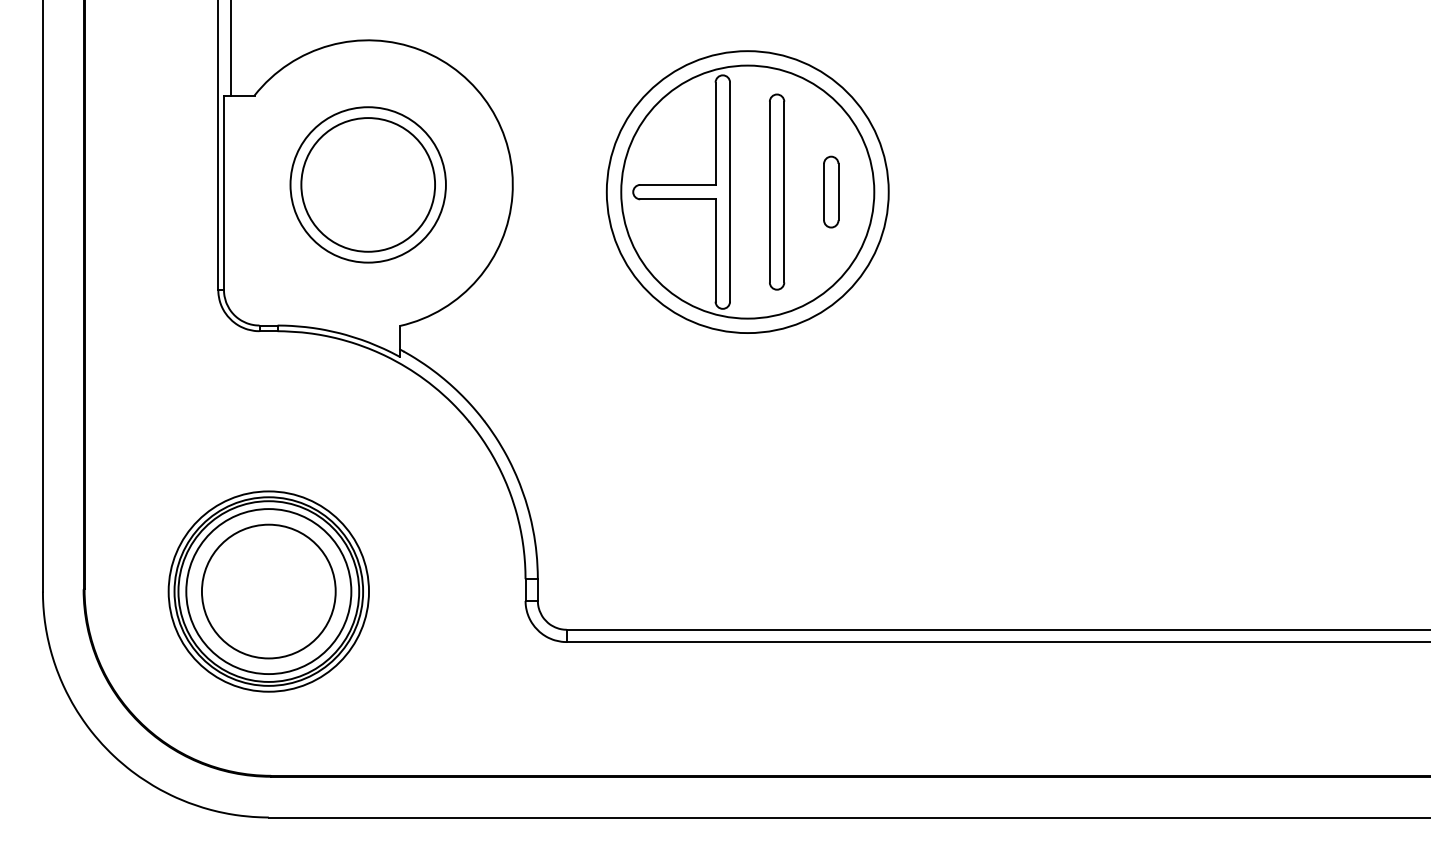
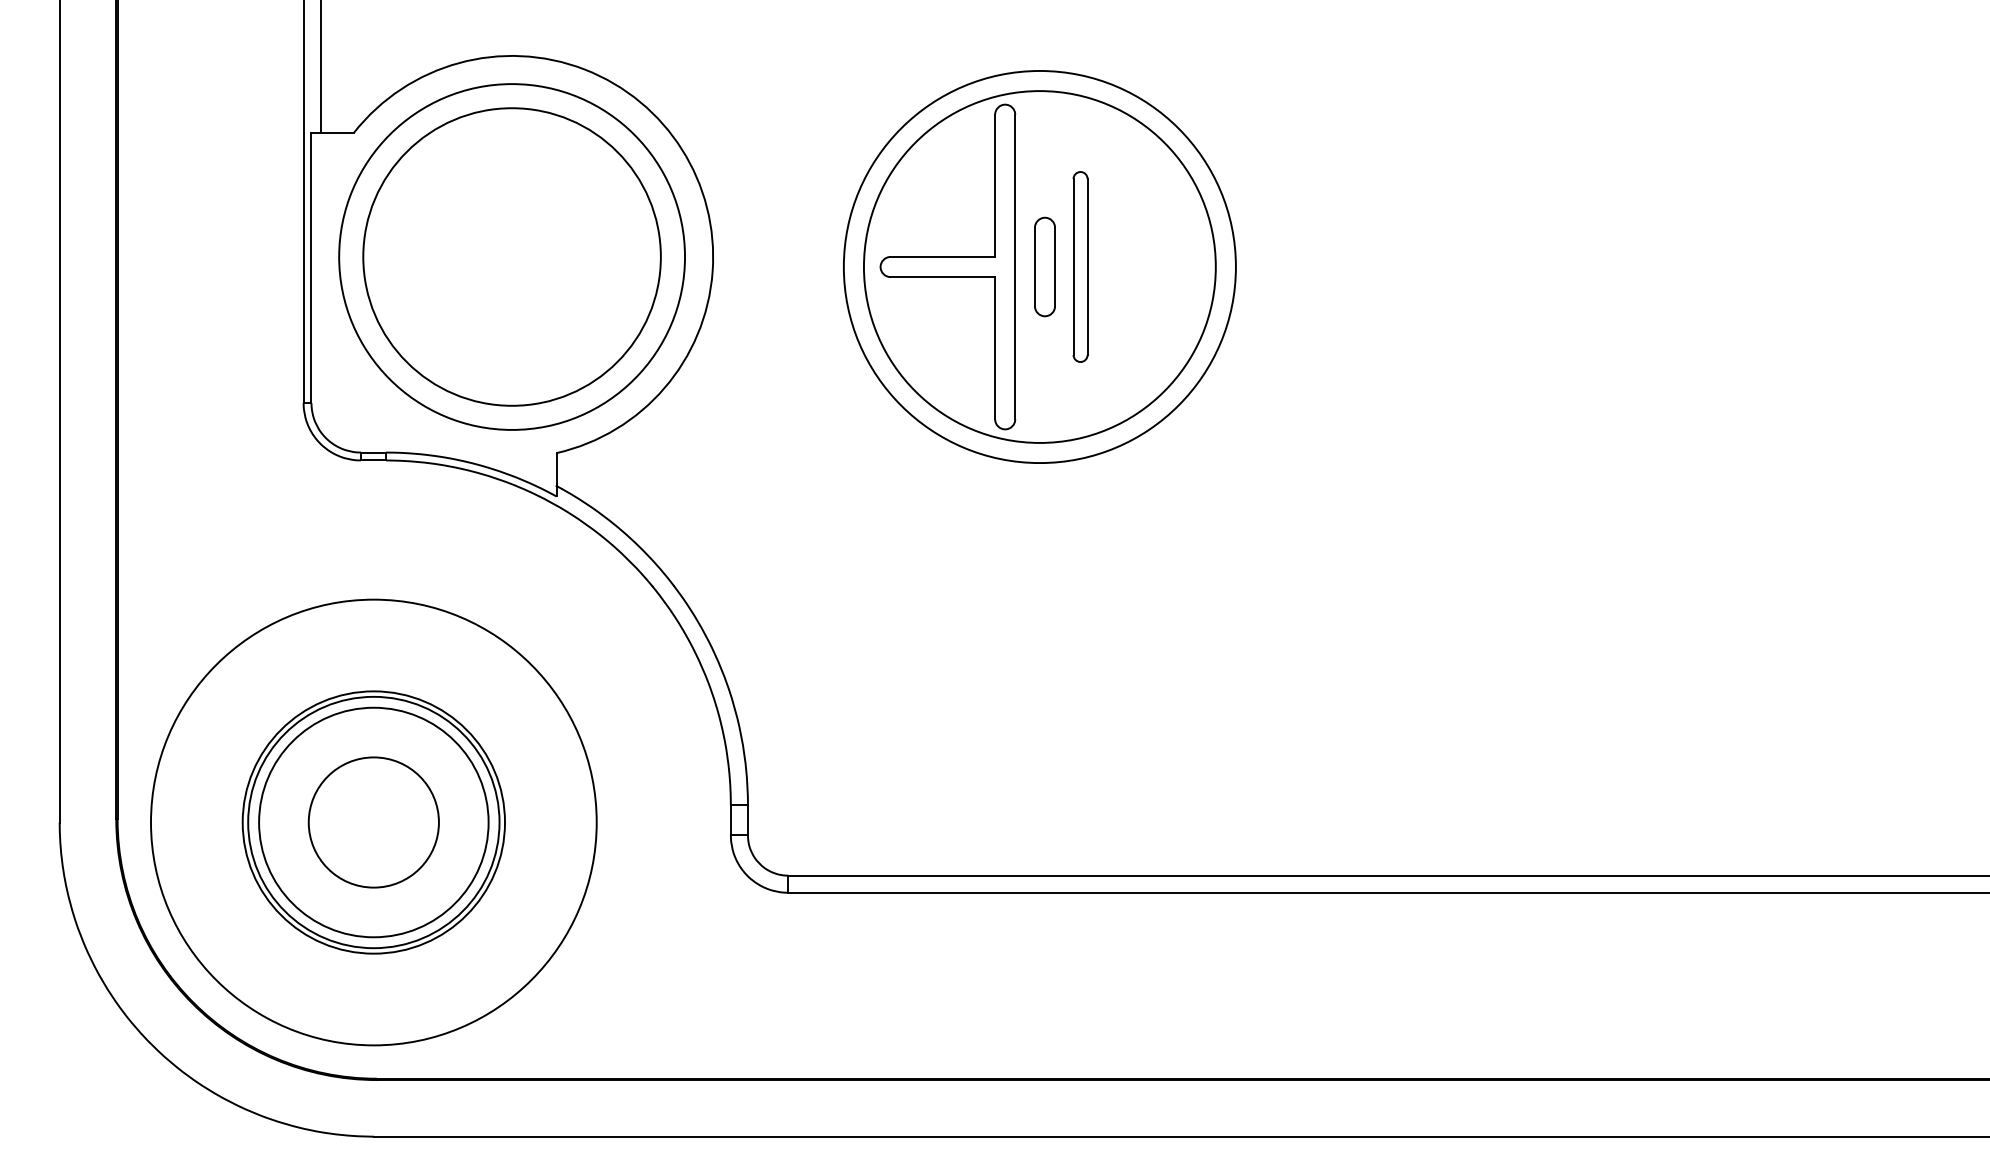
circle: (368, 184) -> (512, 256), size x1.6
circle: (368, 185) -> (512, 257), size x1.6
part: (776, 191) -> (1080, 266), size x0.7
part: (830, 191) -> (1044, 266), moved
circle: (268, 591) -> (373, 822), size x0.7
circle: (268, 591) -> (373, 822), size x1.6

